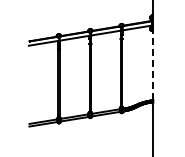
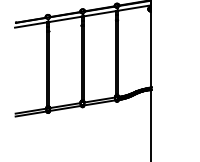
line: (152, 65) -> (150, 49), dashed -> solid

